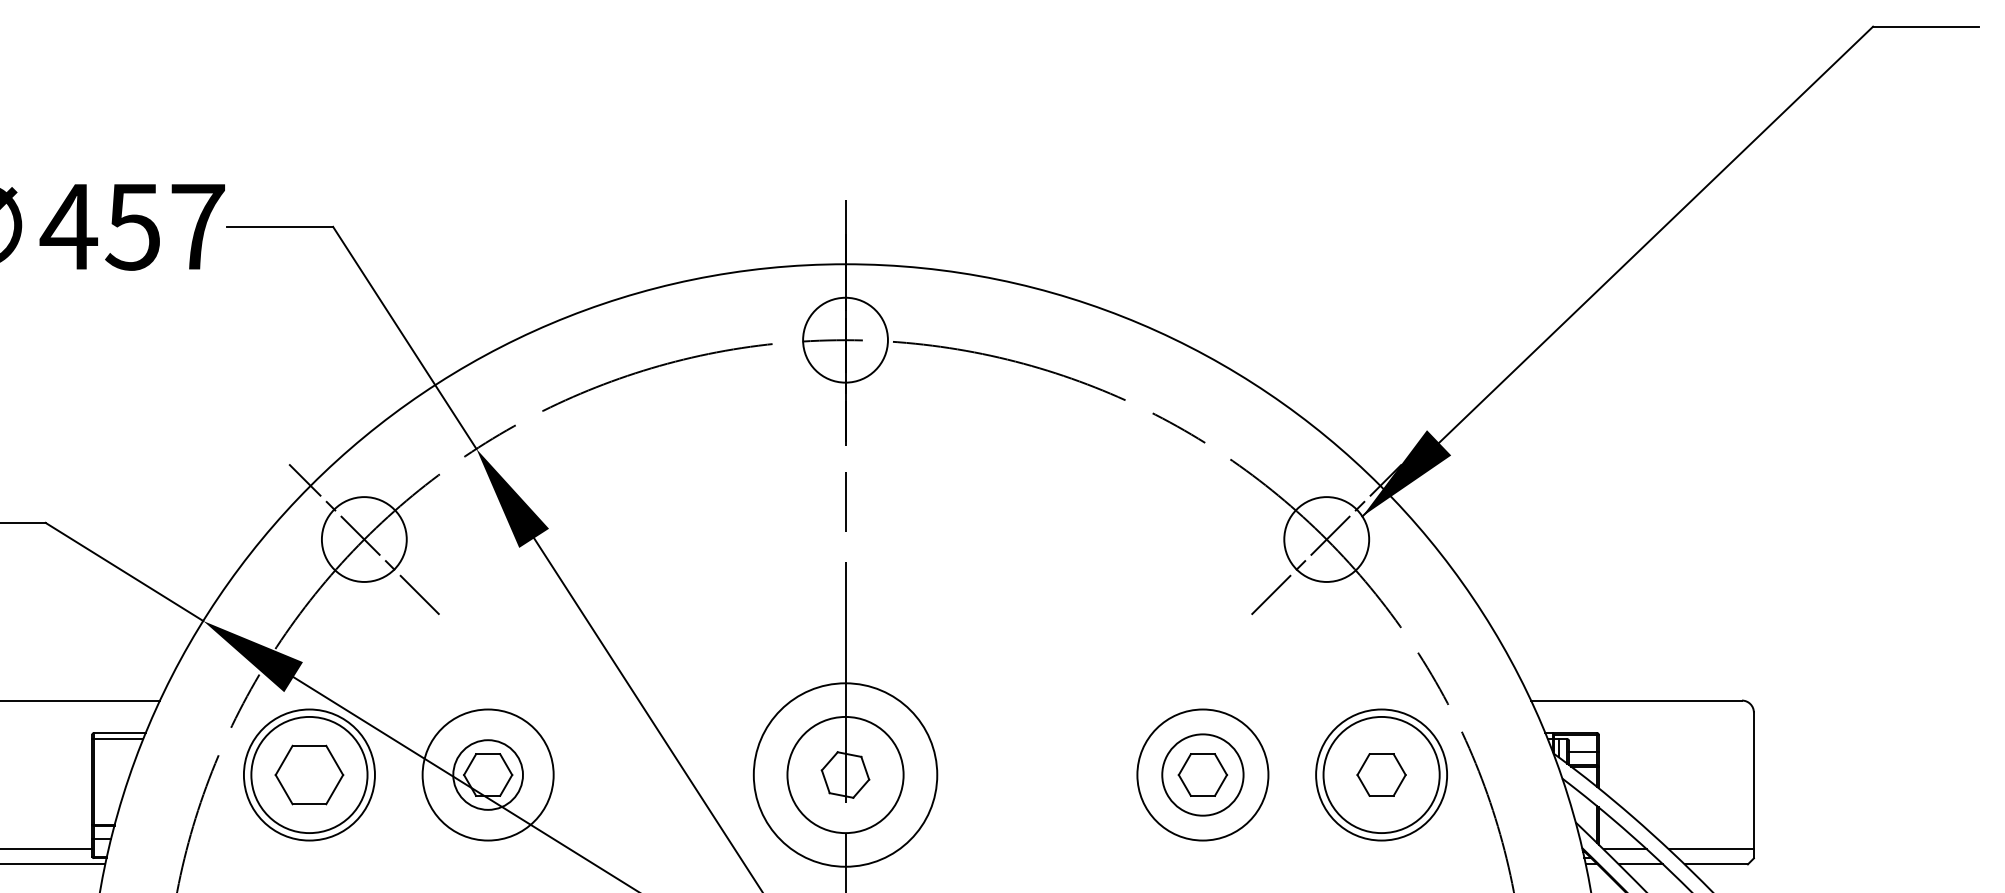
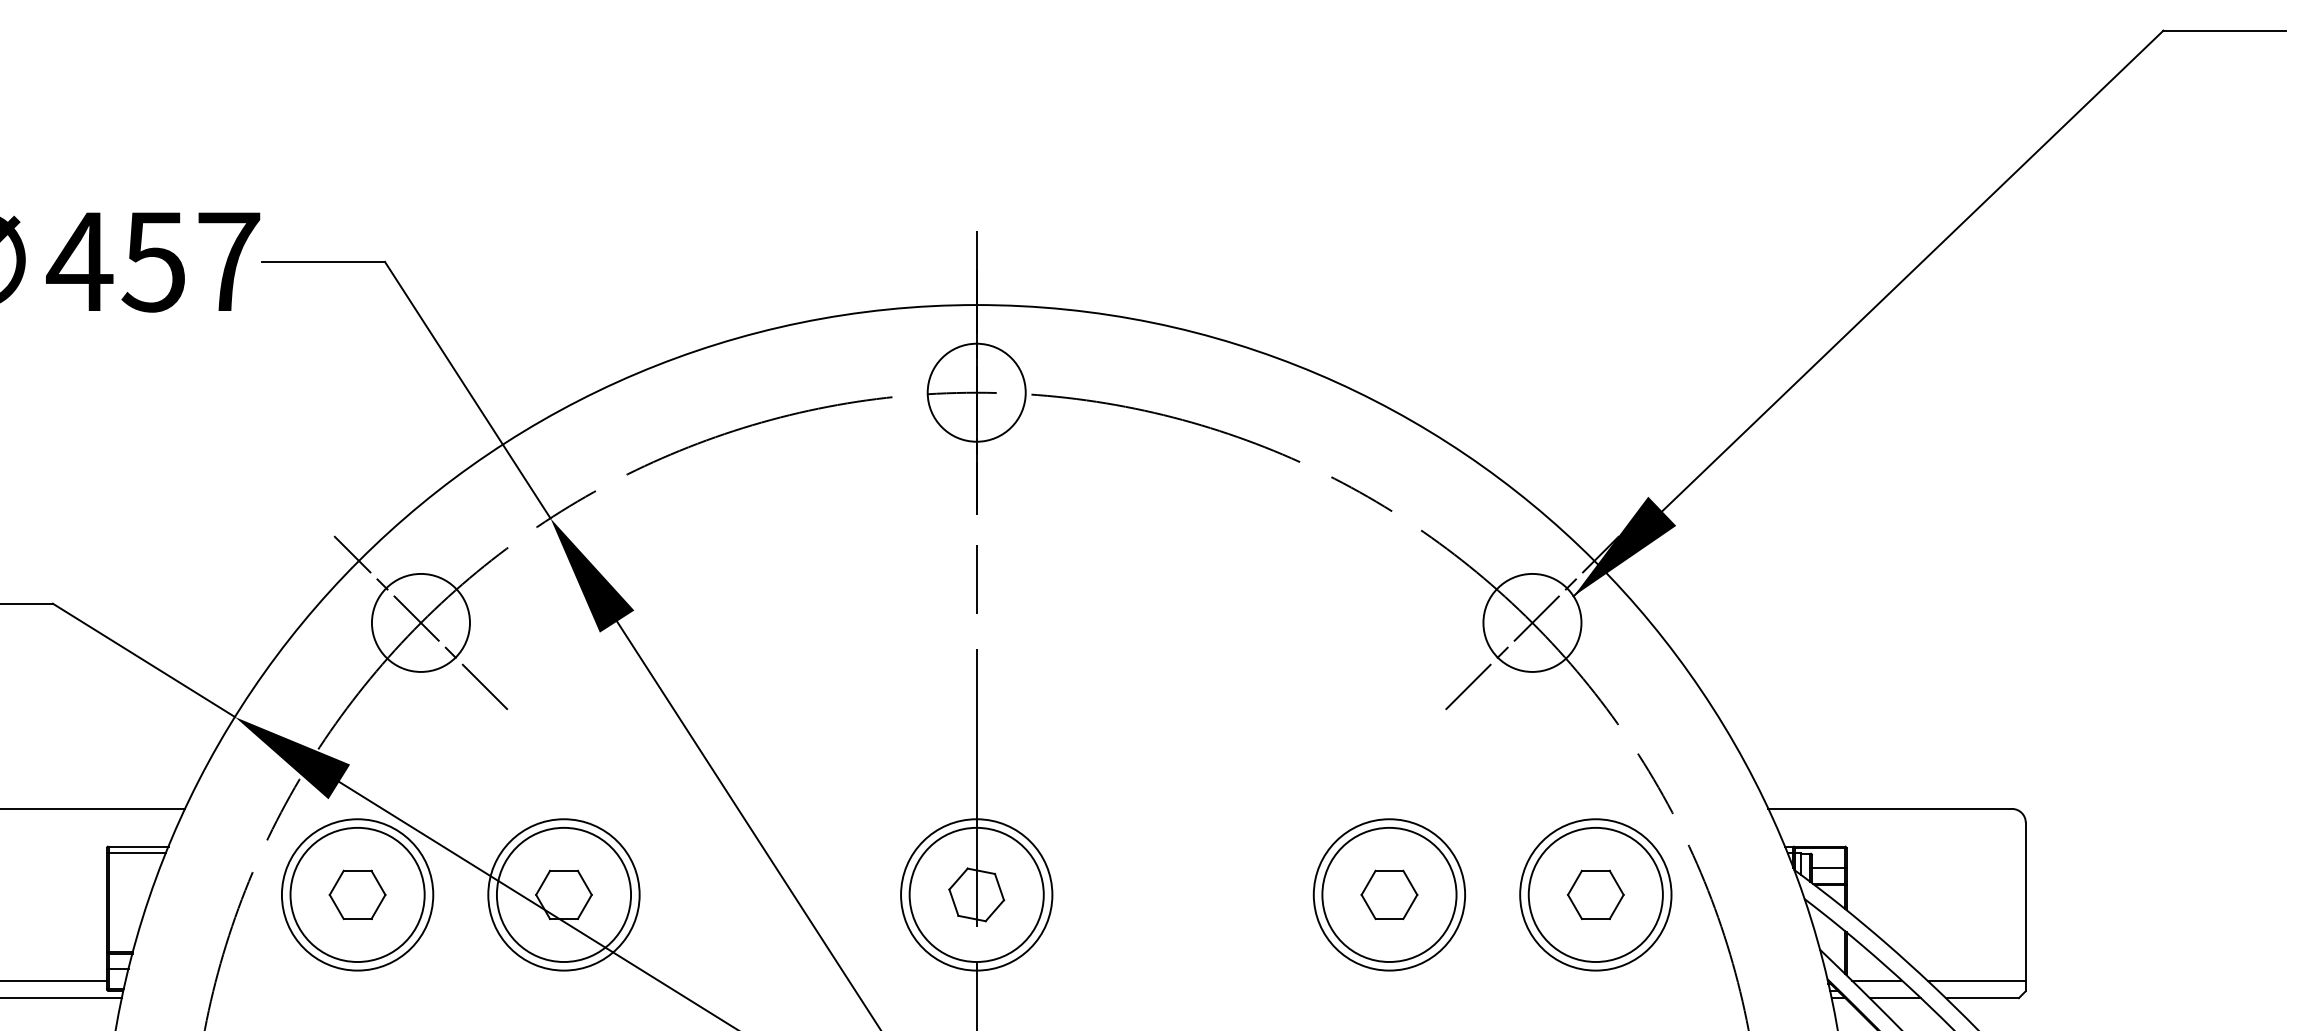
part: (309, 774) -> (357, 894), size x0.71
circle: (488, 774) -> (564, 894), size x1.67
circle: (845, 774) -> (976, 894), size x0.71
circle: (1202, 774) -> (1388, 894), size x1.43

